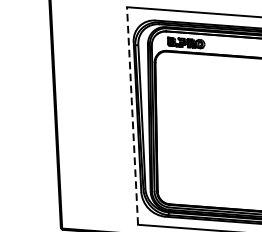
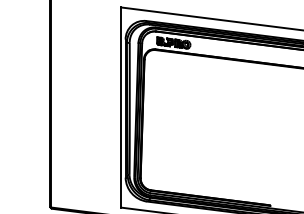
line: (132, 115) -> (121, 107), dashed -> solid

